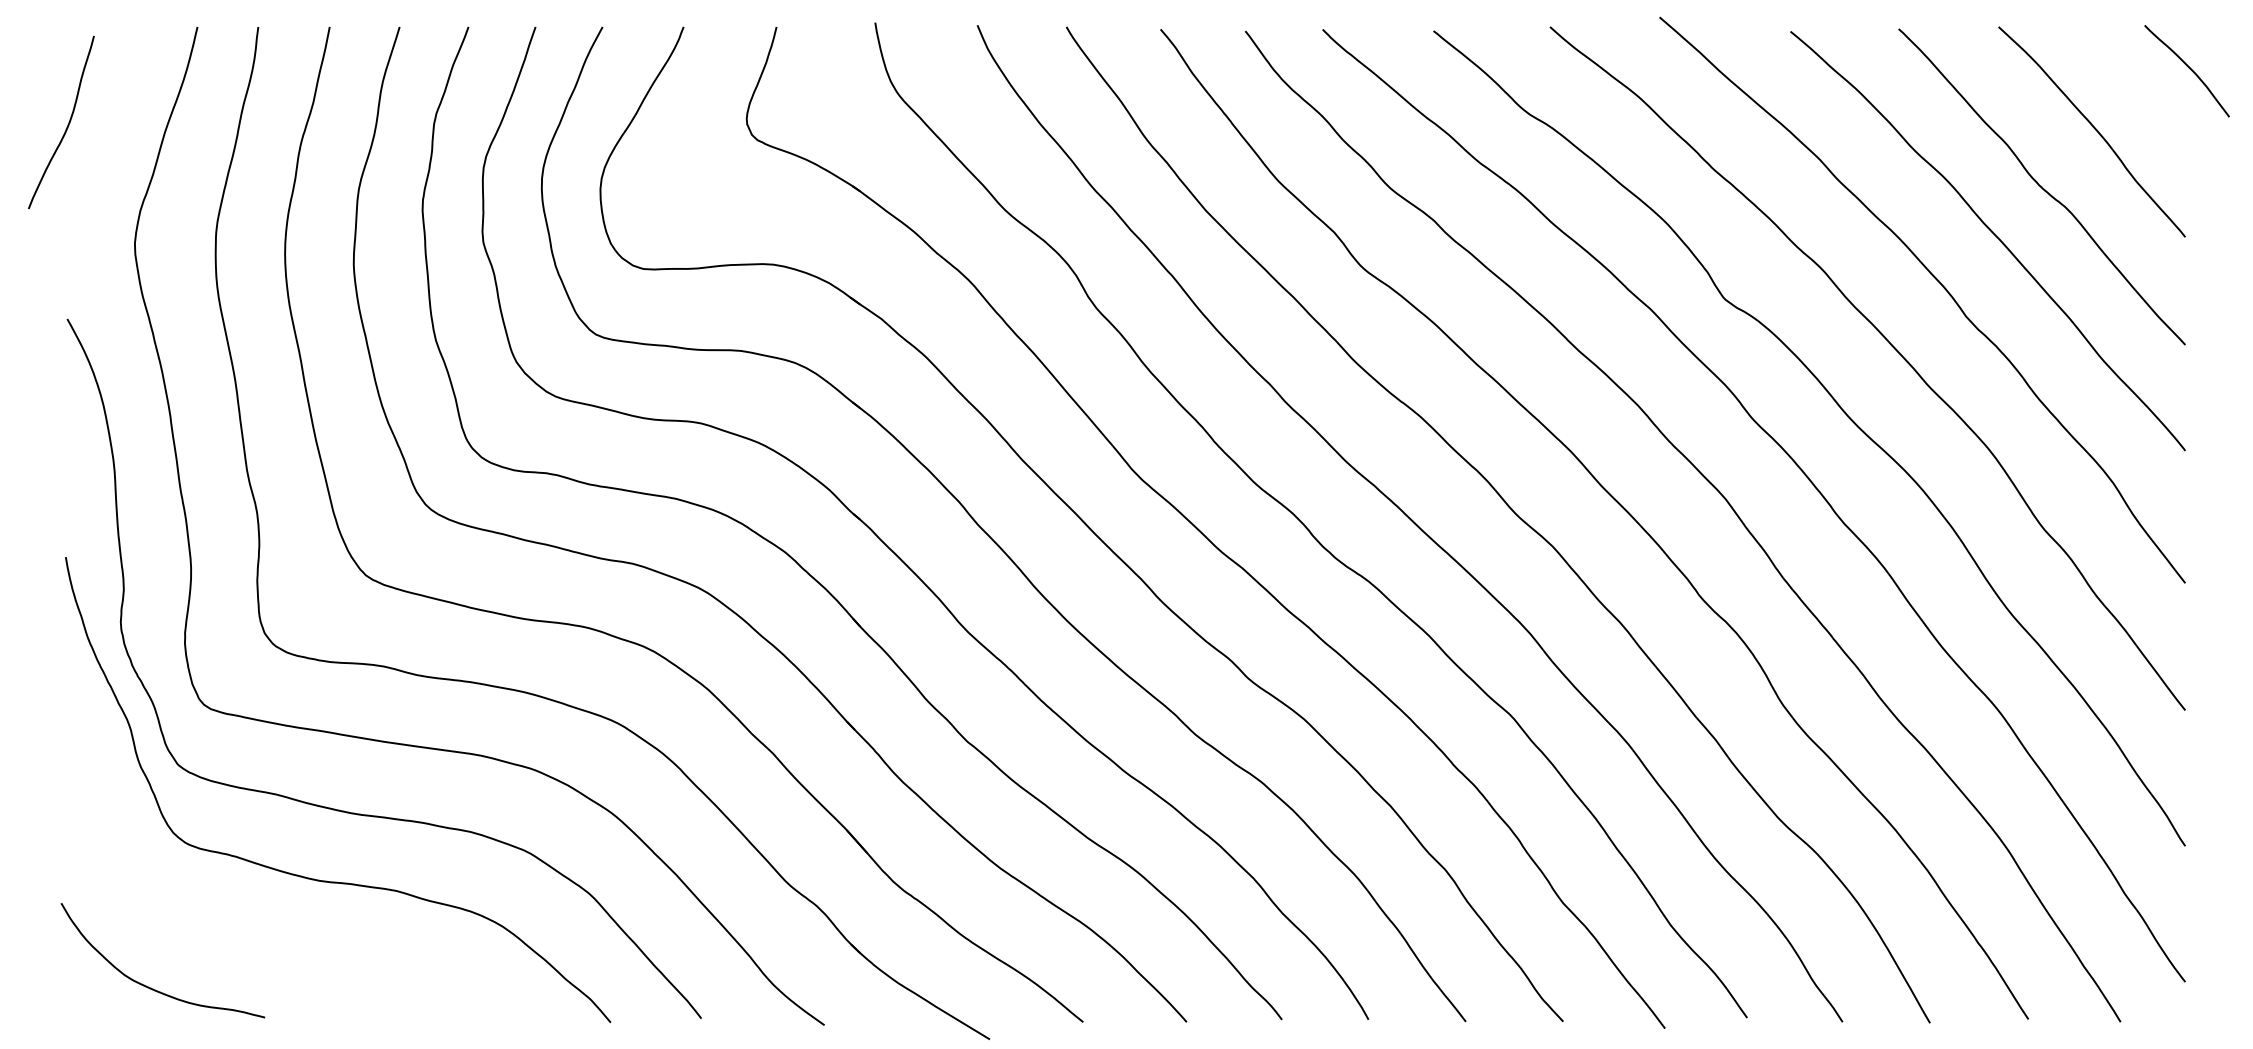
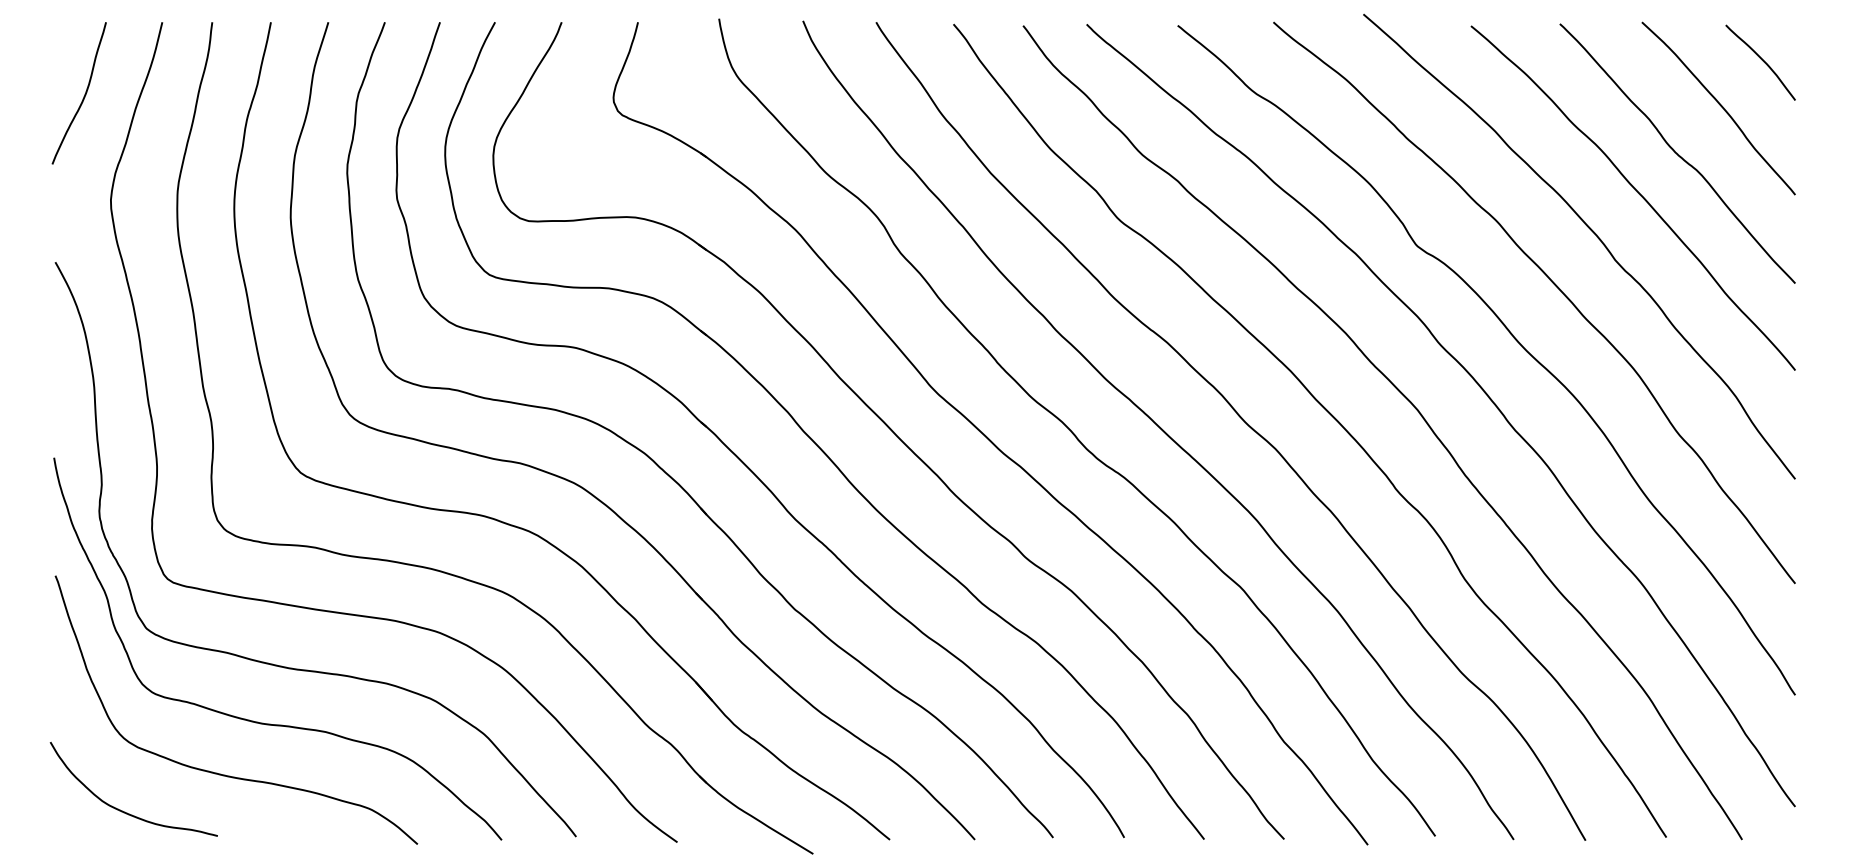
curve: (2188, 68) -> (1761, 60), moved
curve: (67, 124) -> (84, 95), moved
curve: (264, 940) -> (217, 772), added

